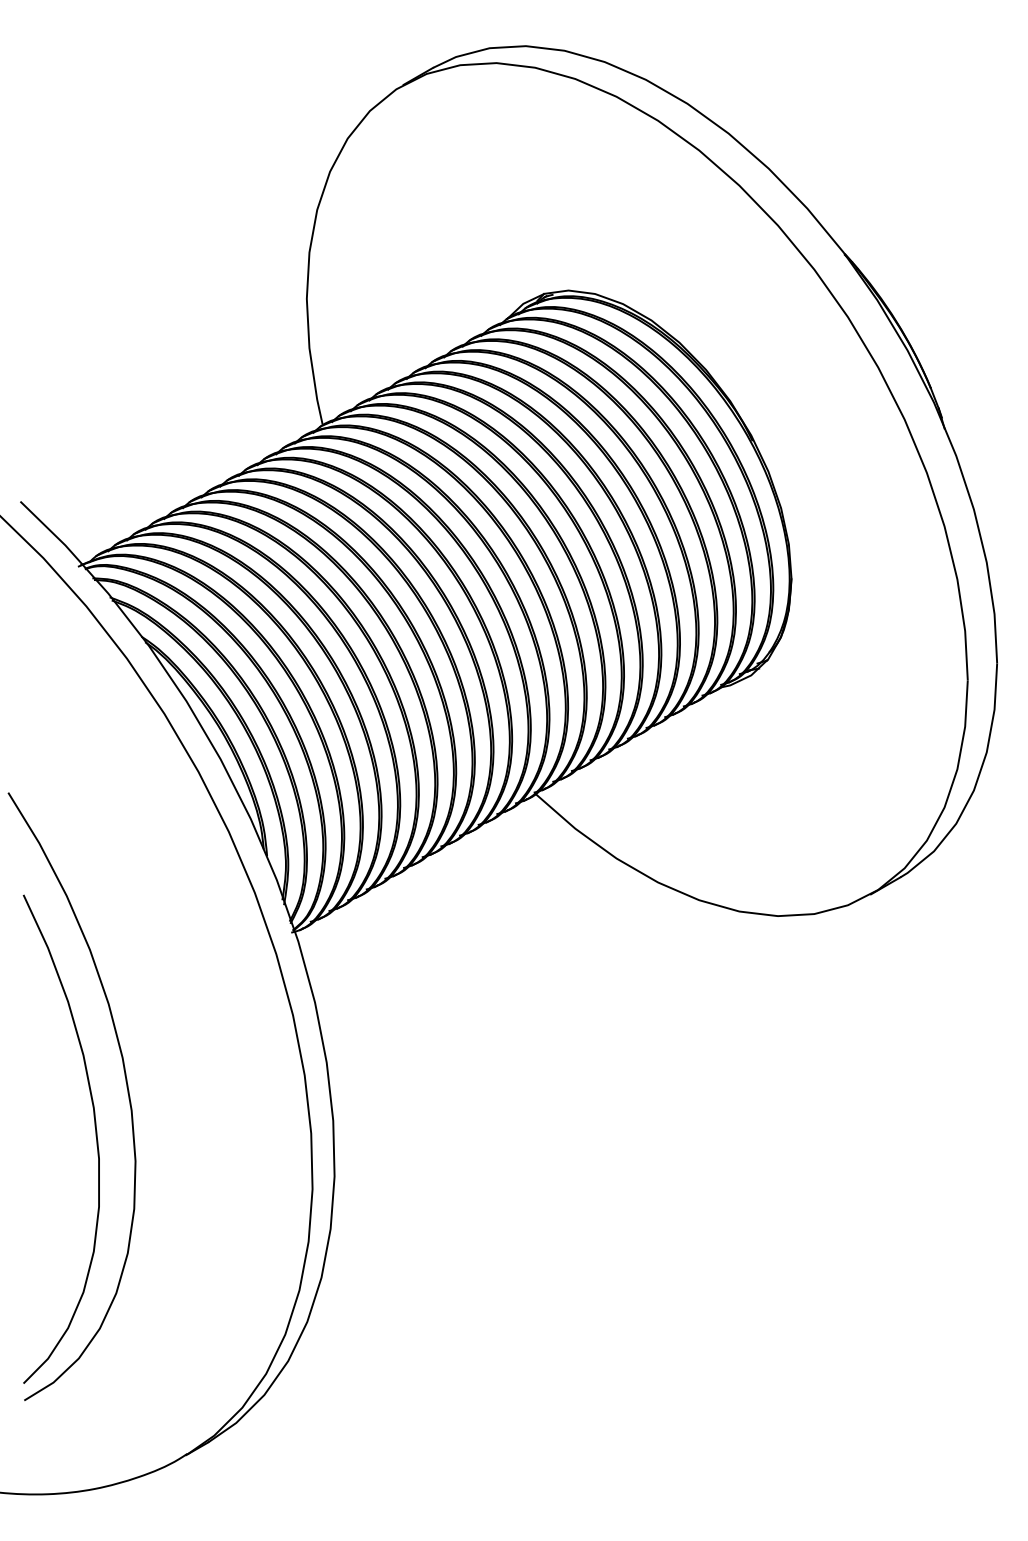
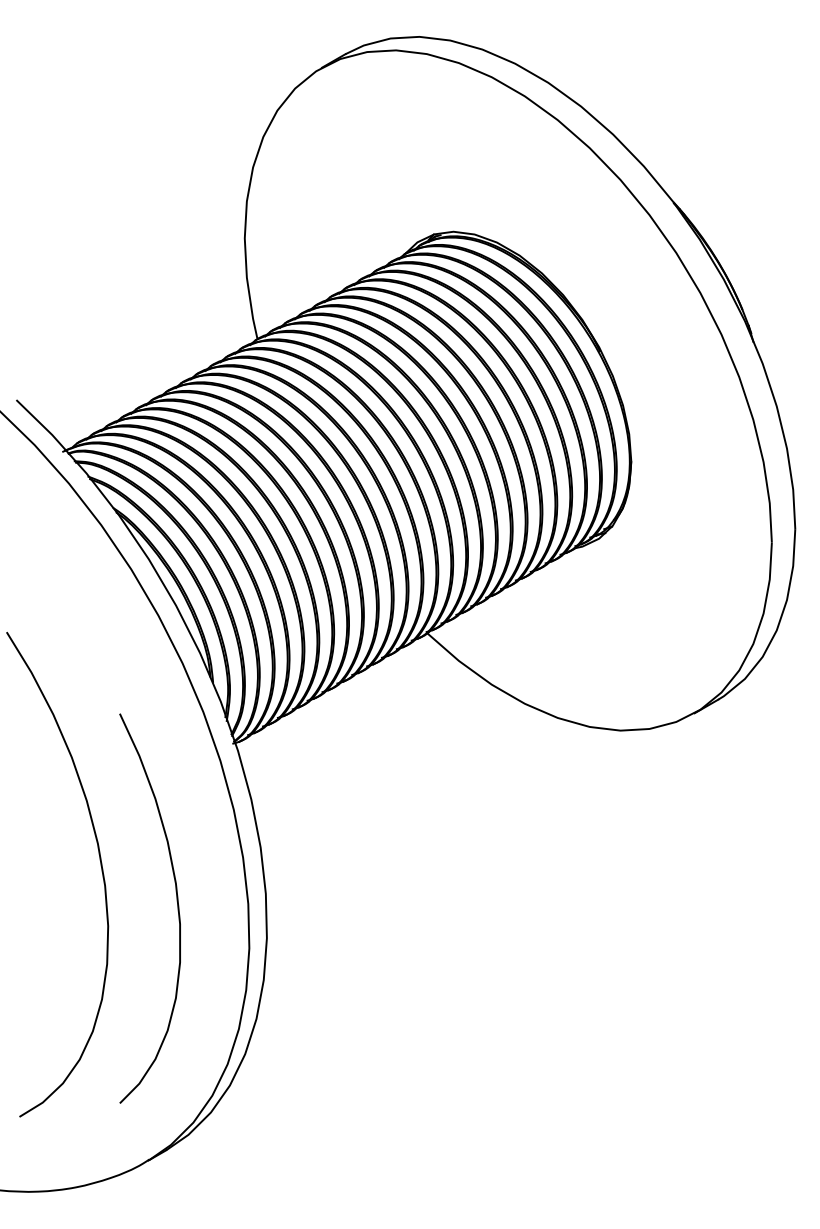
curve: (94, 1130) -> (176, 901), moved

